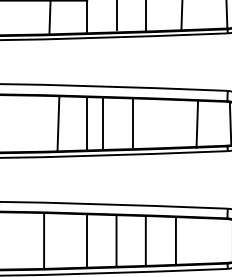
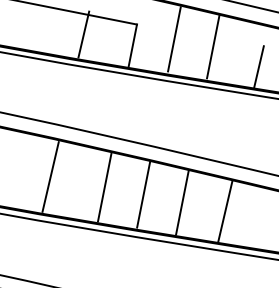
line: (132, 122) -> (182, 201), moved
line: (58, 123) -> (50, 176), moved
line: (102, 123) -> (143, 194), moved
line: (197, 124) -> (225, 211), moved

